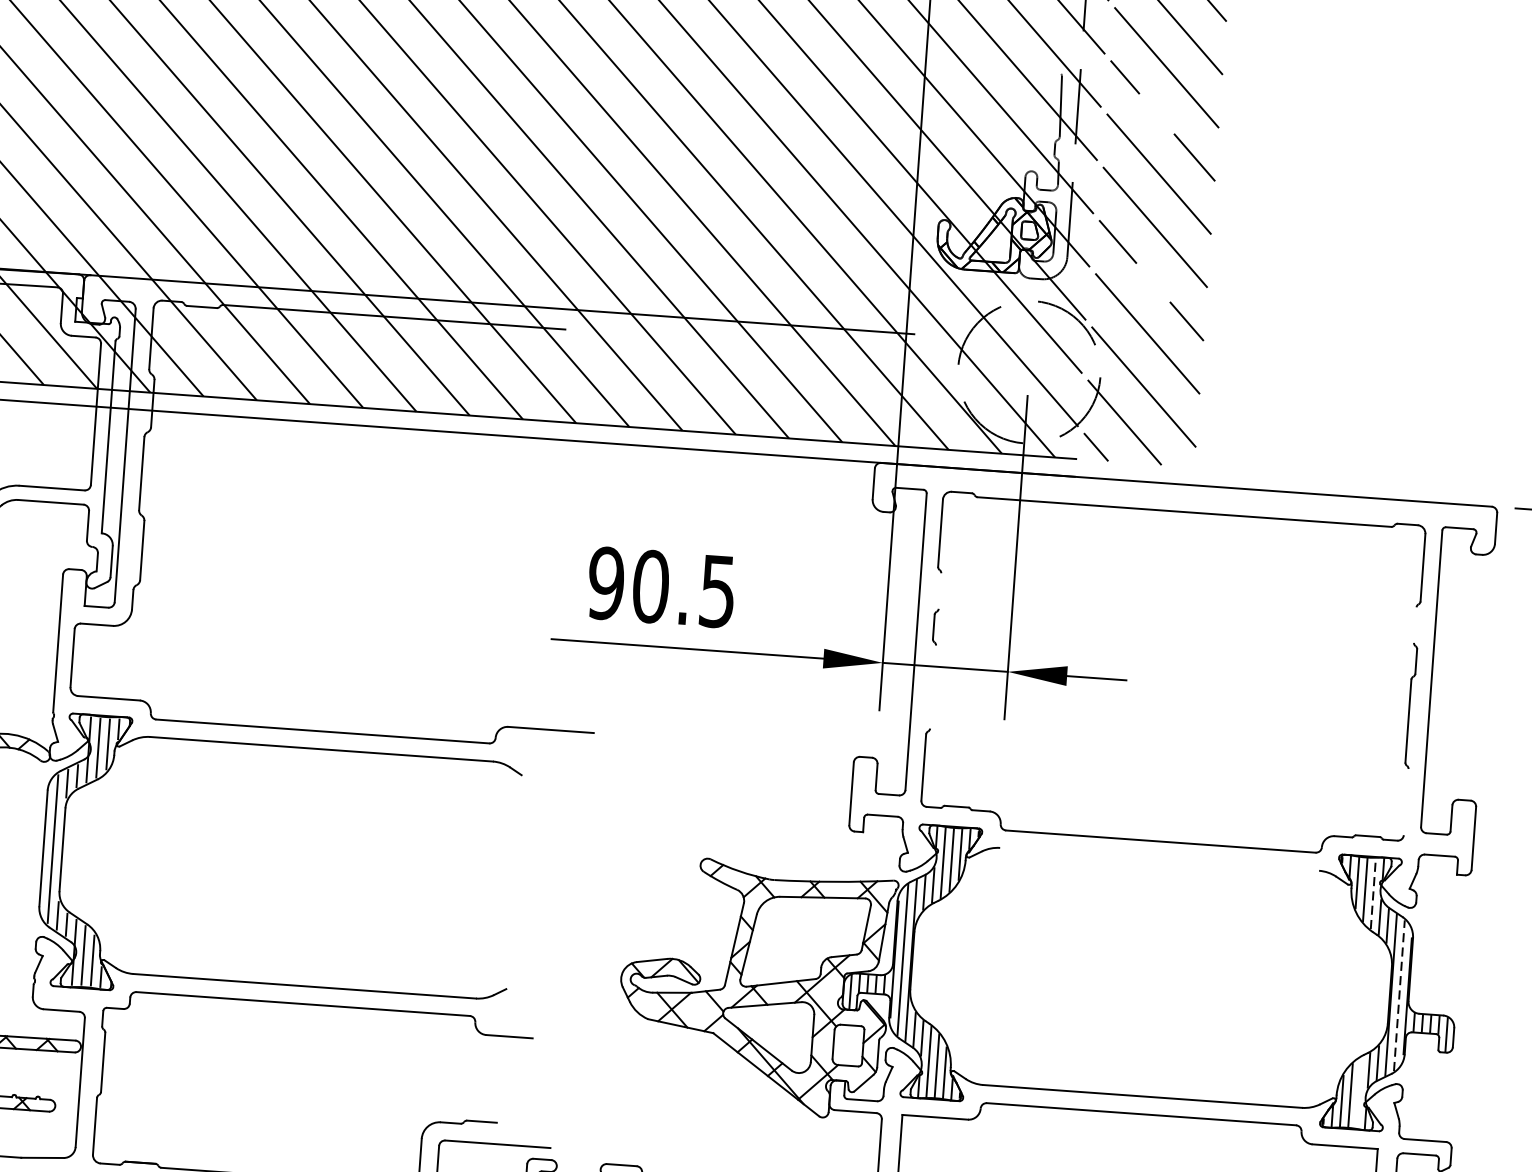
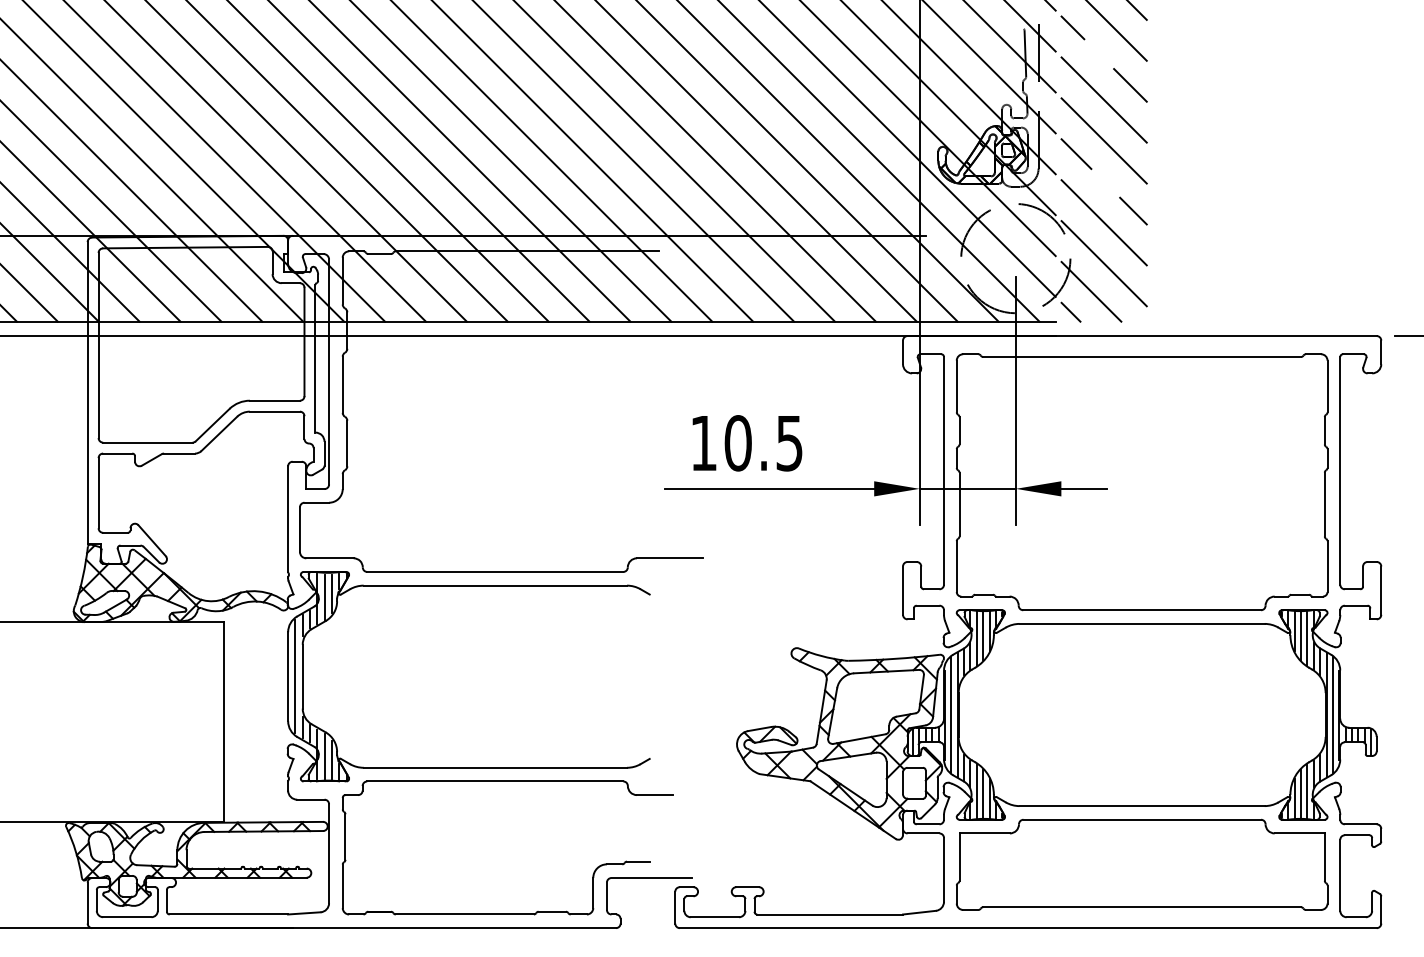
text: (605, 583) -> (703, 443), 90.5 -> 10.5
line: (940, 590) -> (959, 430), added
line: (1414, 624) -> (1324, 430), added
line: (933, 686) -> (959, 504), added
line: (1406, 801) -> (1327, 566), added
line: (1158, 858) -> (1141, 623), added
line: (1373, 893) -> (1307, 638), dashed -> solid
line: (1398, 996) -> (1332, 715), dashed -> solid
line: (1359, 1092) -> (1307, 791), added

